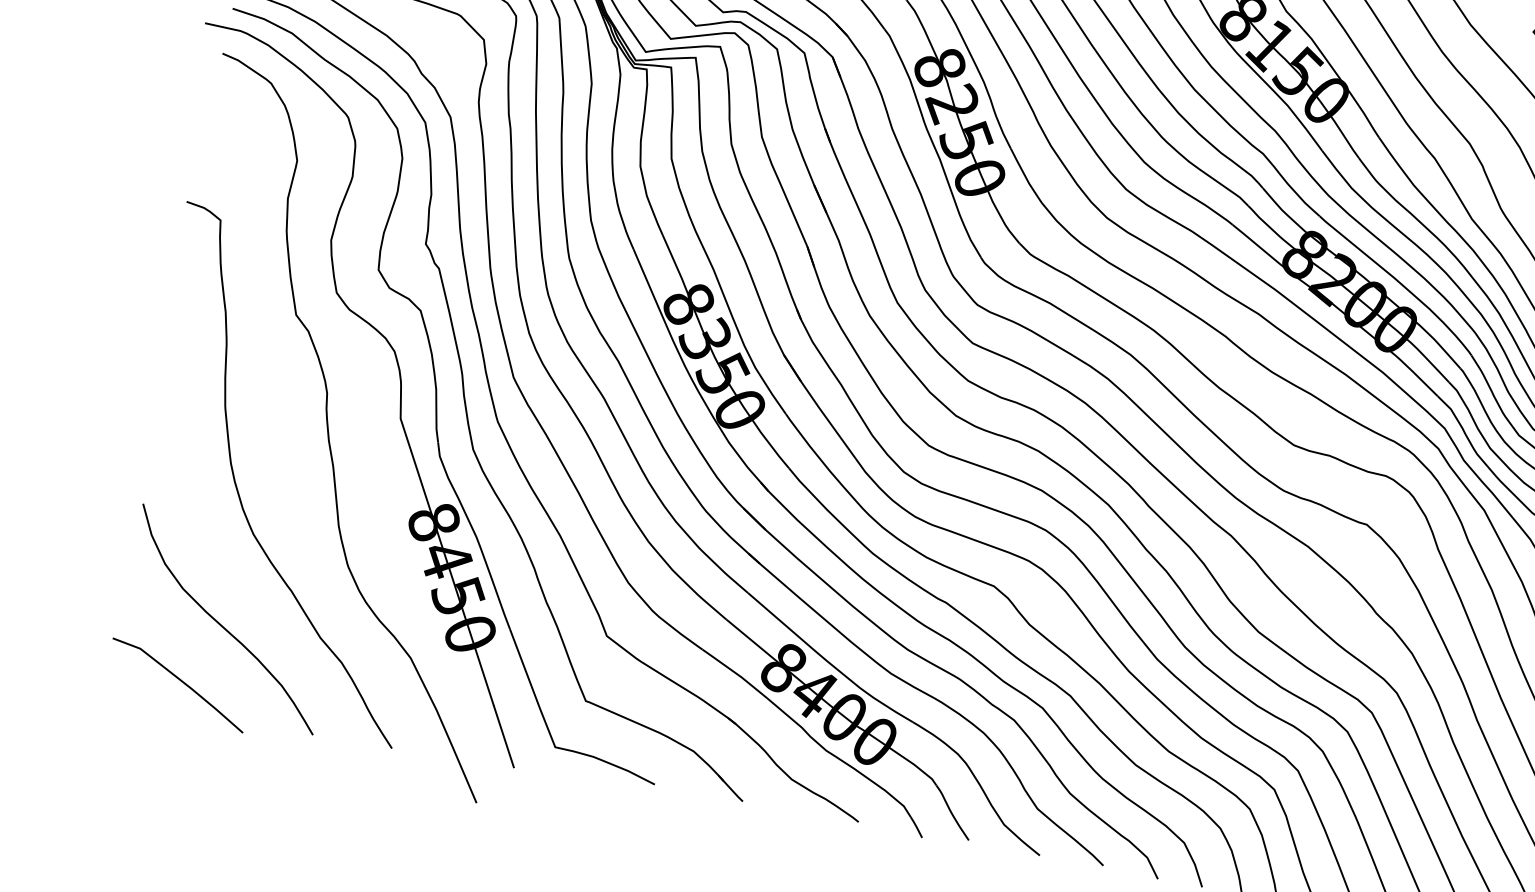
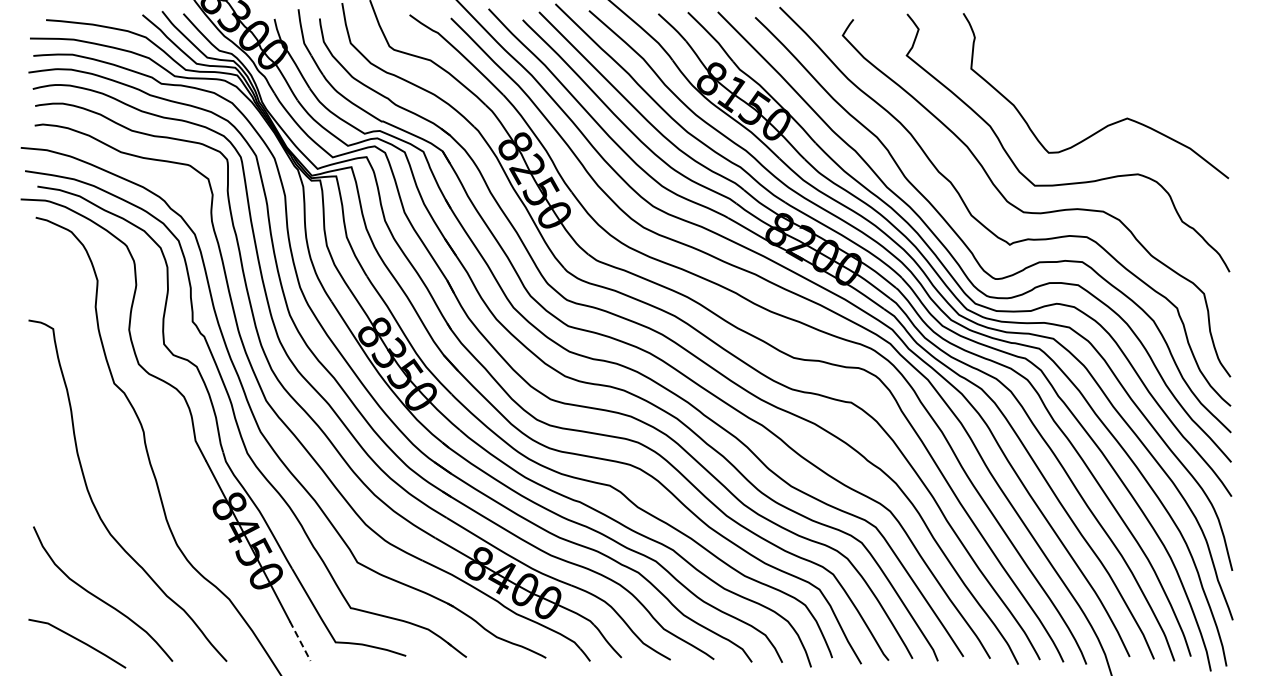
line: (504, 737) -> (300, 641), solid -> dashed

